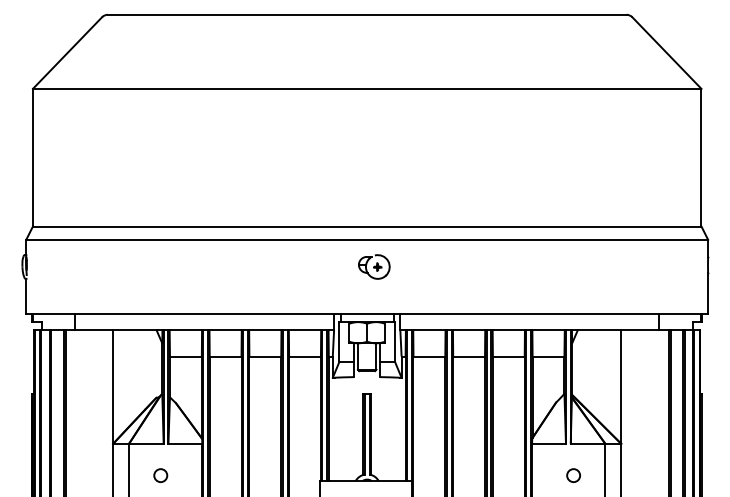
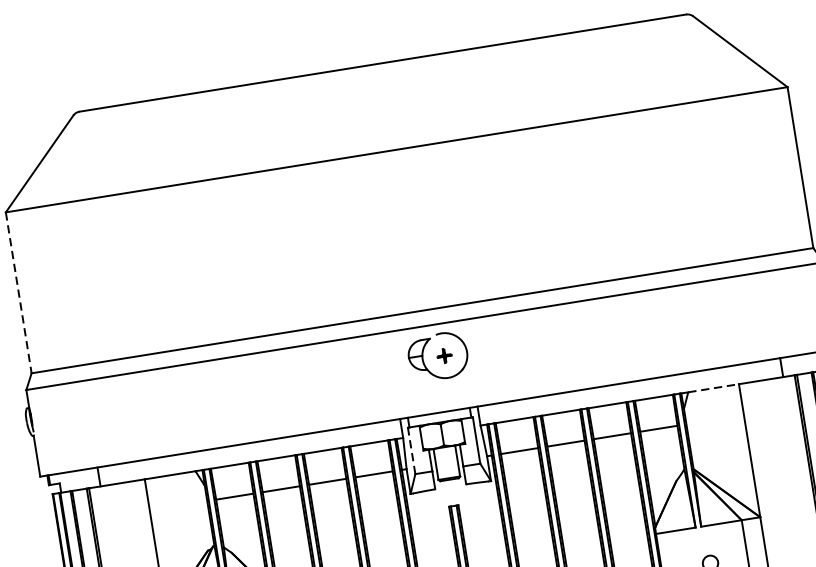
line: (32, 157) -> (18, 292), solid -> dashed
part: (374, 266) -> (438, 356), size x1.6
line: (599, 330) -> (713, 388), solid -> dashed
line: (339, 341) -> (411, 450), solid -> dashed

